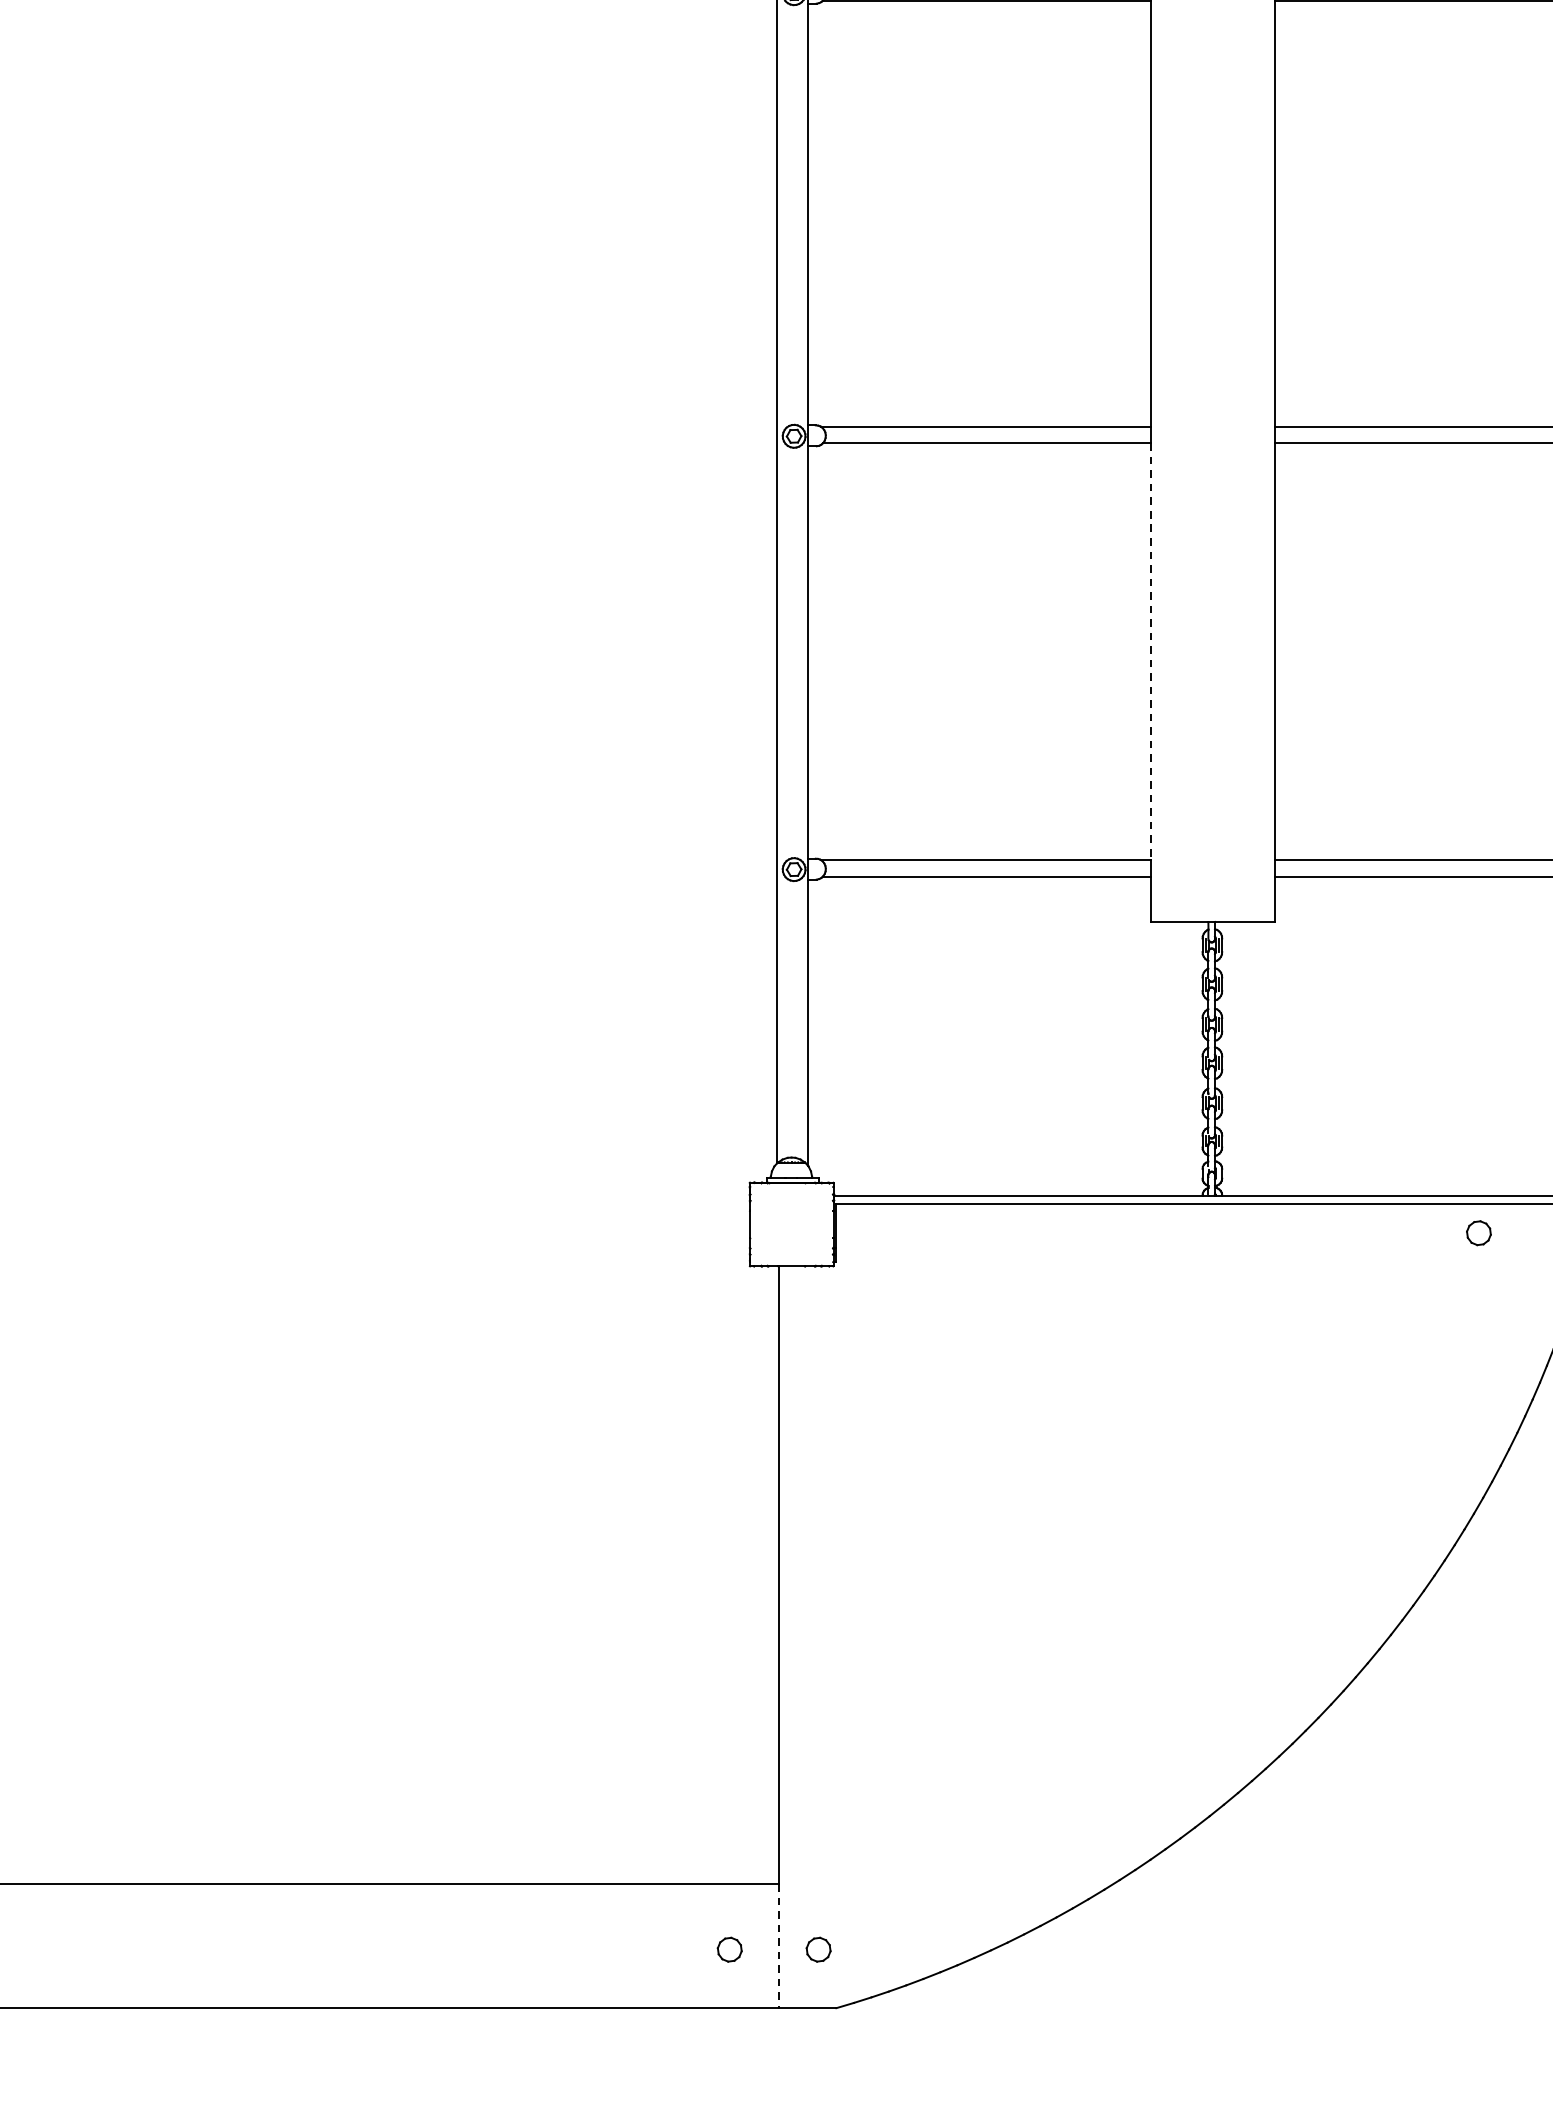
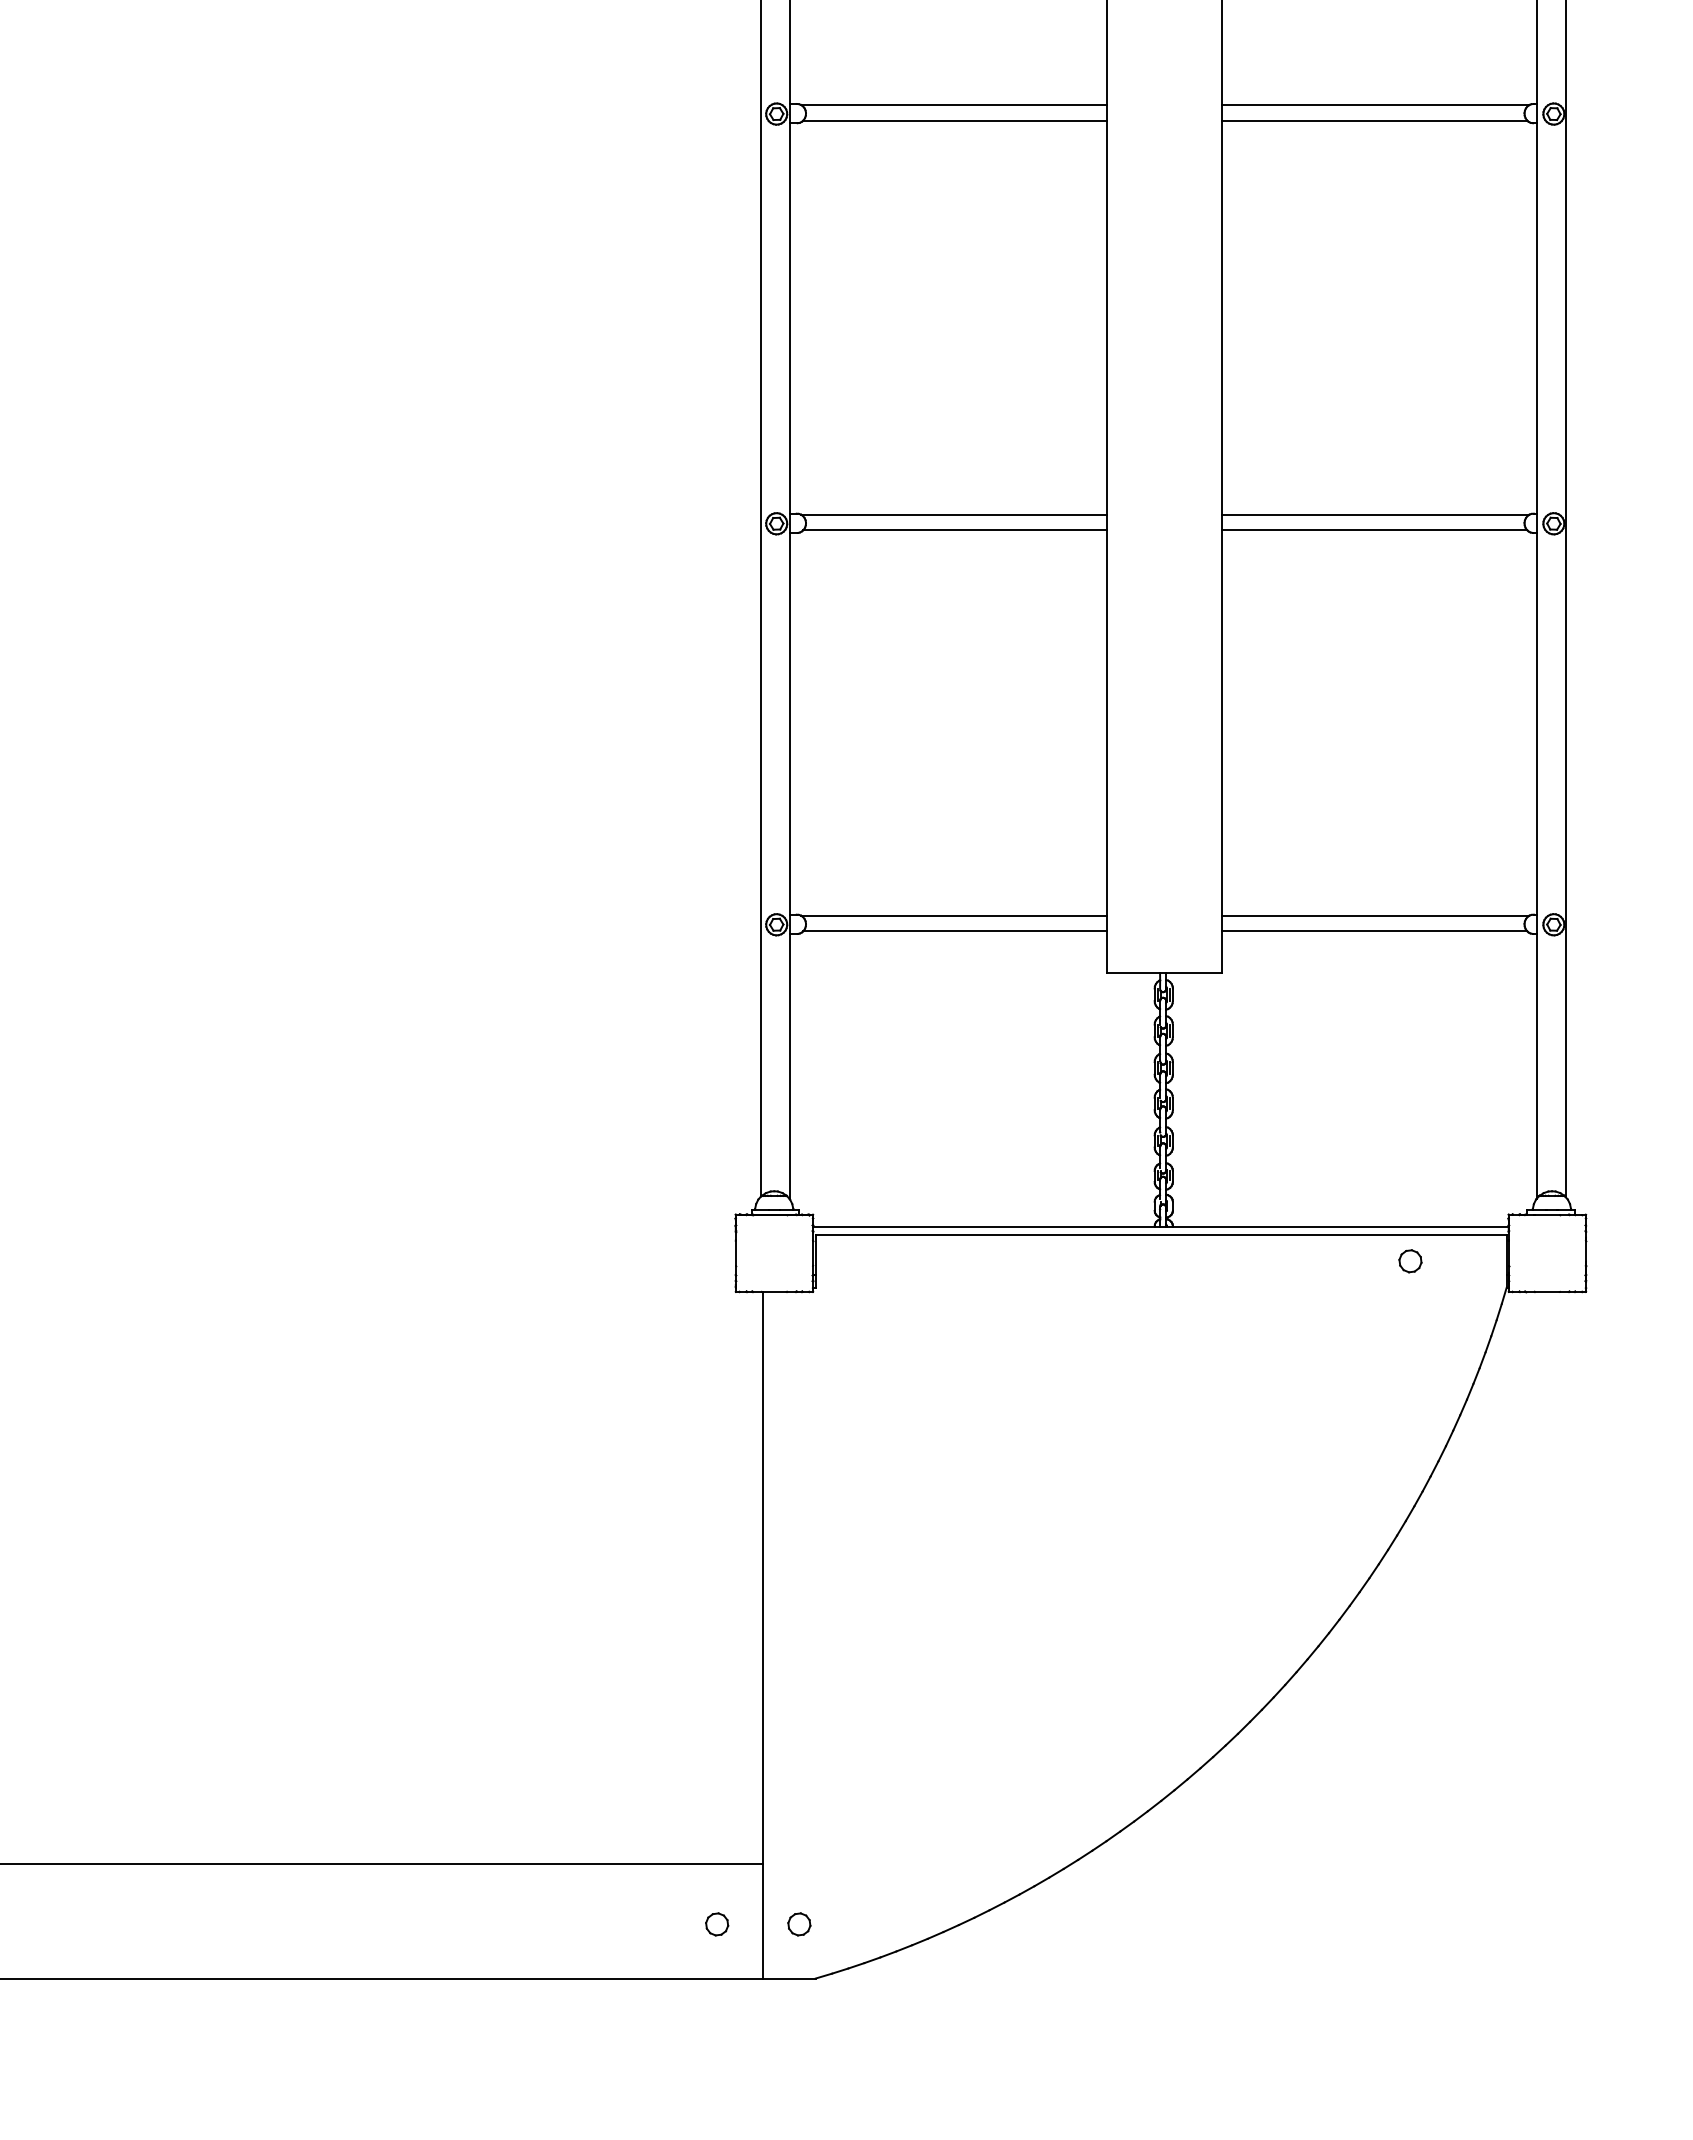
line: (1150, 652) -> (1106, 723), dashed -> solid
line: (778, 1946) -> (762, 1921), dashed -> solid

